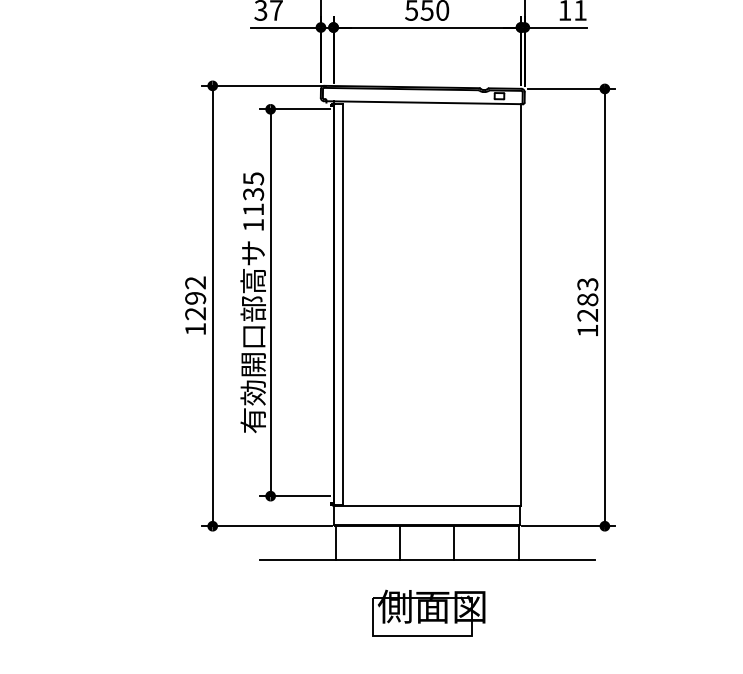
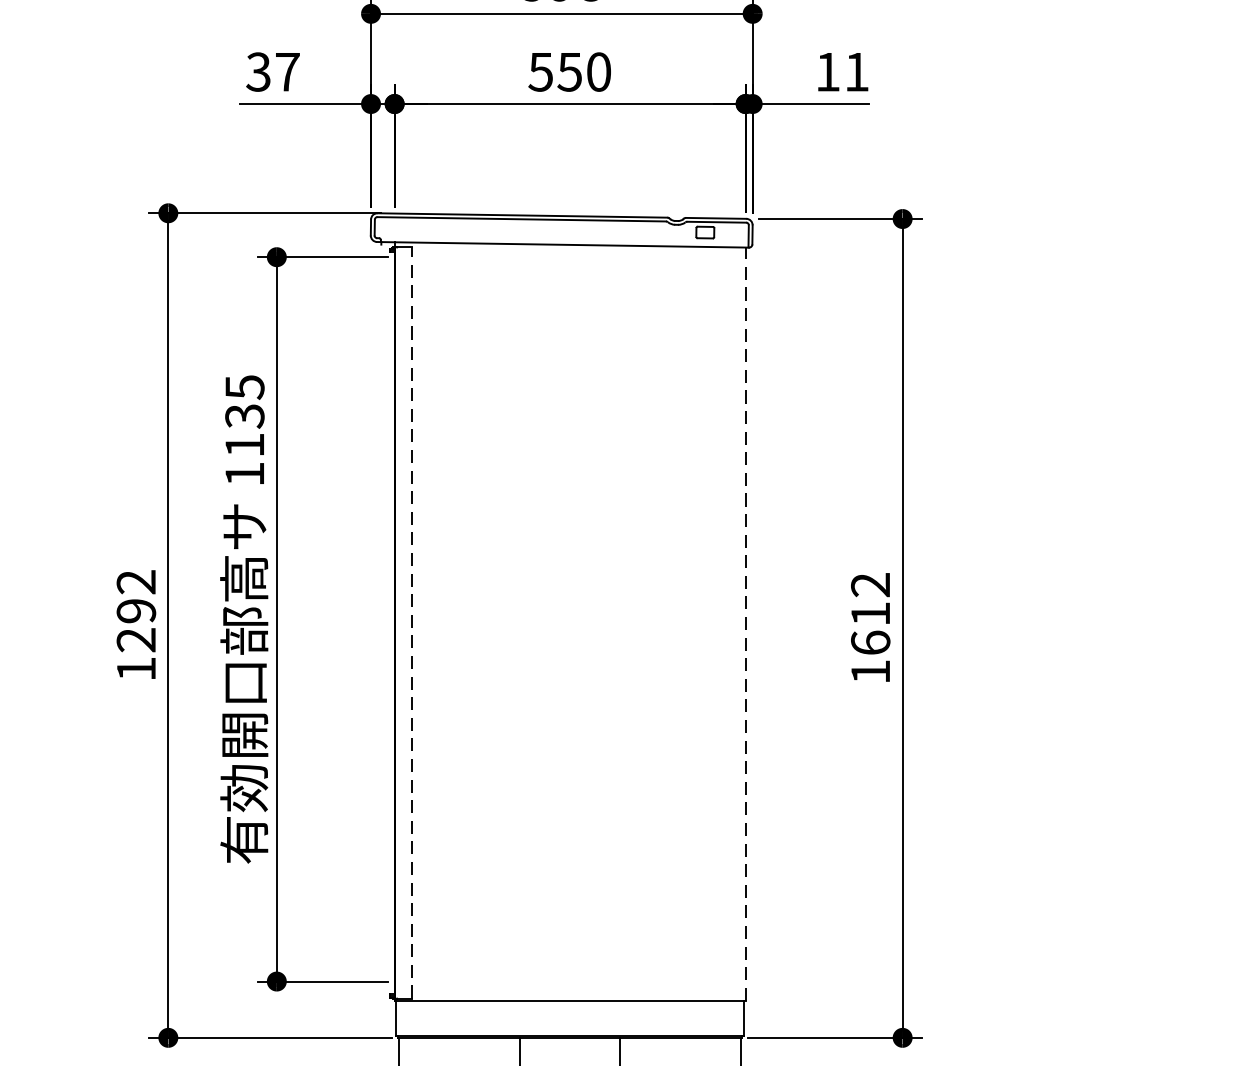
text: (587, 299) -> (870, 613), 1283 -> 1612
line: (342, 304) -> (411, 622), solid -> dashed
line: (521, 304) -> (746, 622), solid -> dashed

